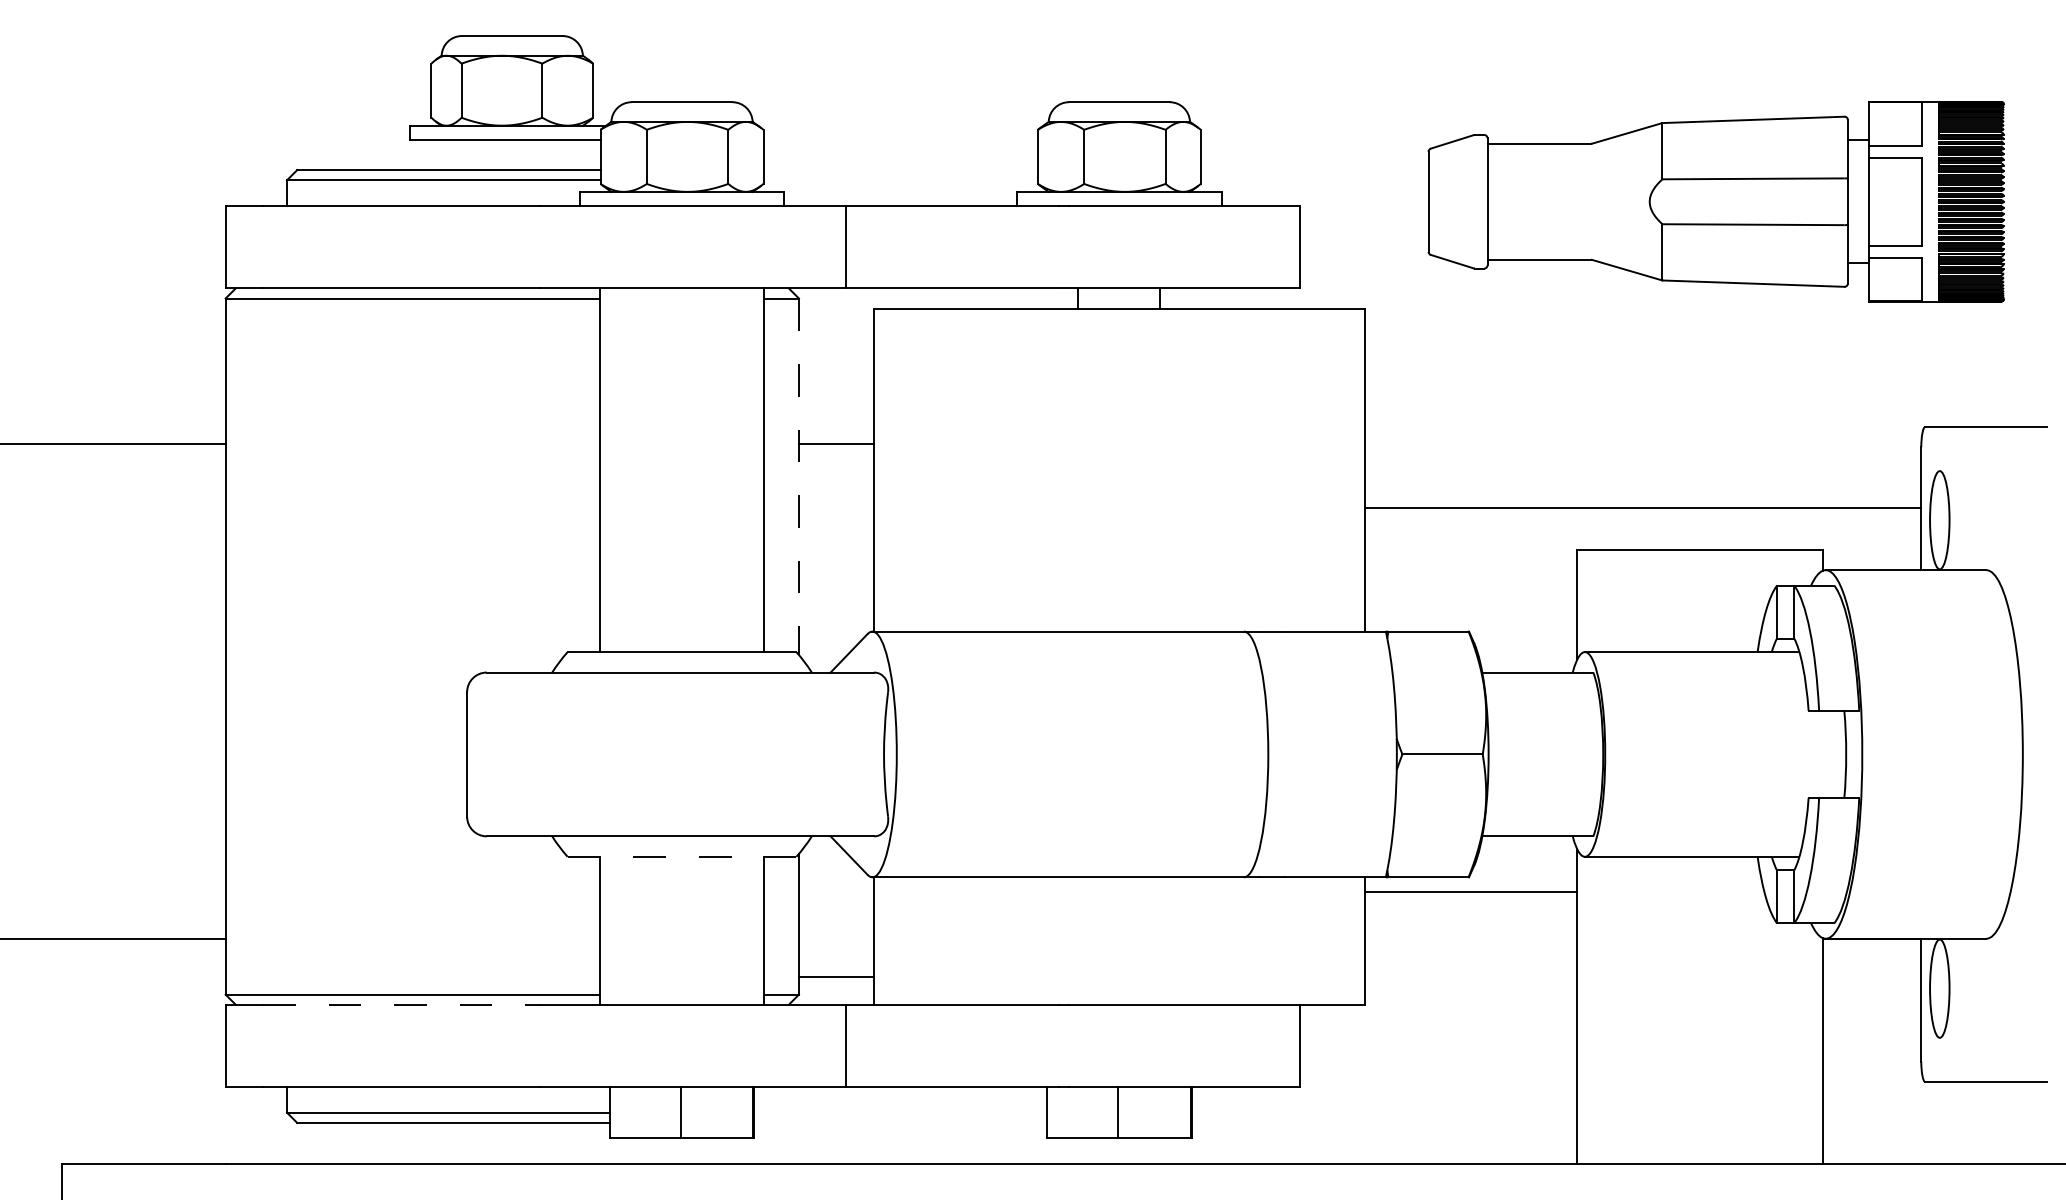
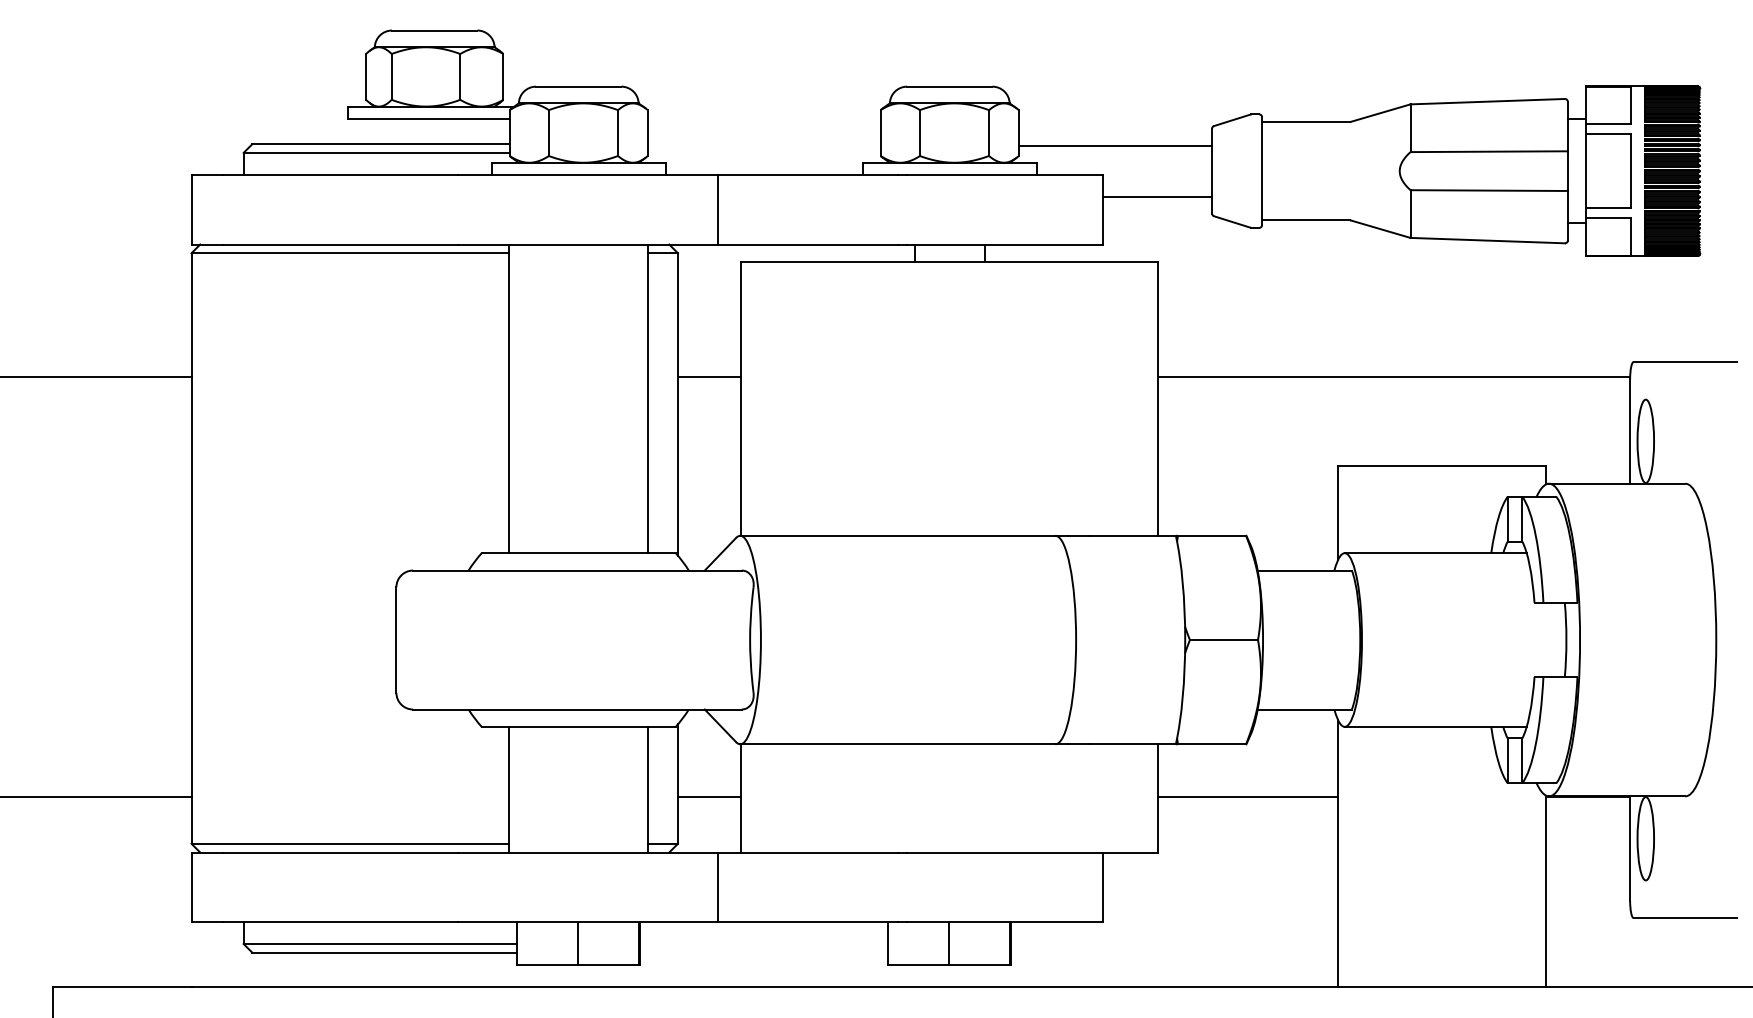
line: (1314, 171) -> (1115, 145), added
line: (1364, 231) -> (1157, 196), added
line: (798, 476) -> (677, 404), dashed -> solid
line: (1643, 507) -> (1394, 376), moved
line: (681, 856) -> (578, 726), dashed -> solid
line: (1471, 891) -> (1248, 796), moved
line: (836, 976) -> (709, 796), moved
line: (402, 1004) -> (341, 852), dashed -> solid

